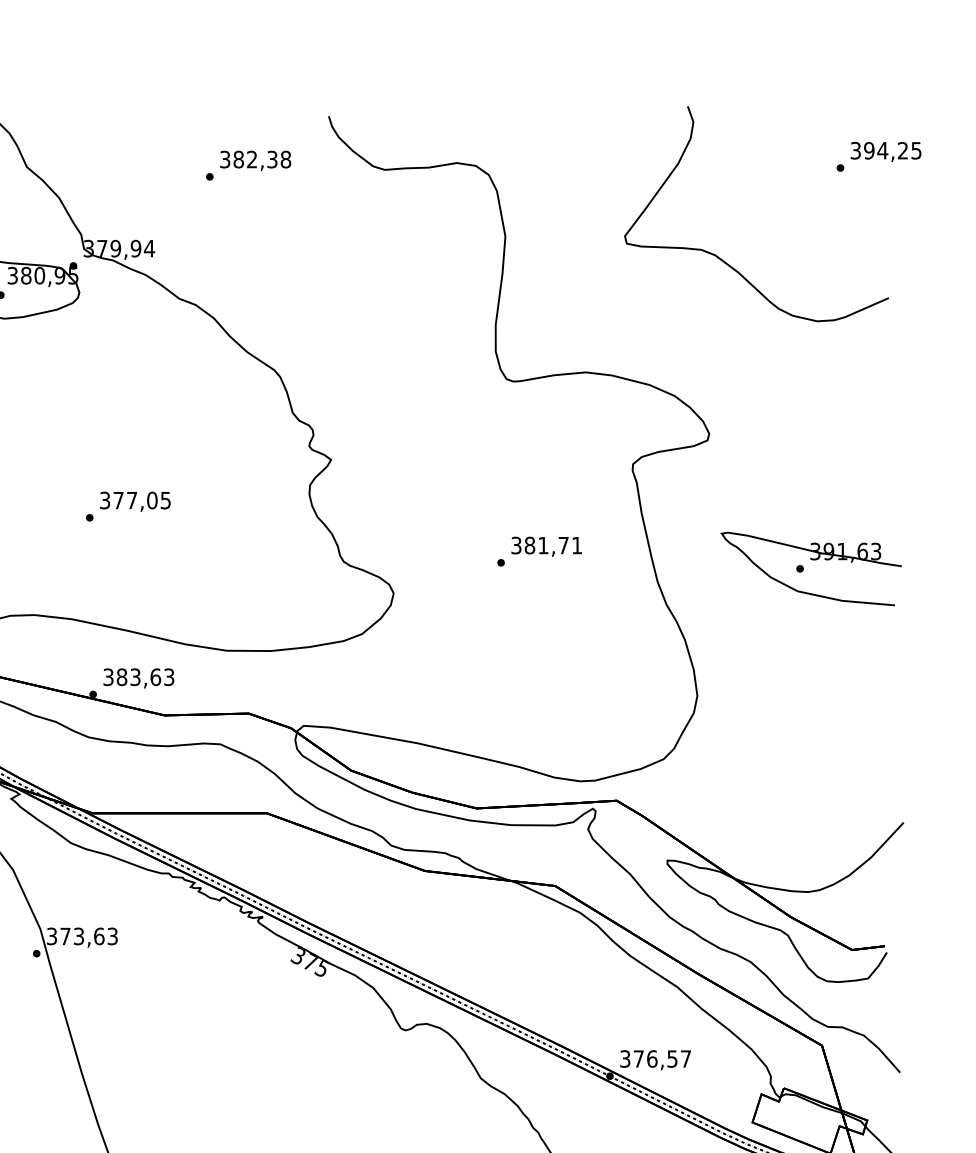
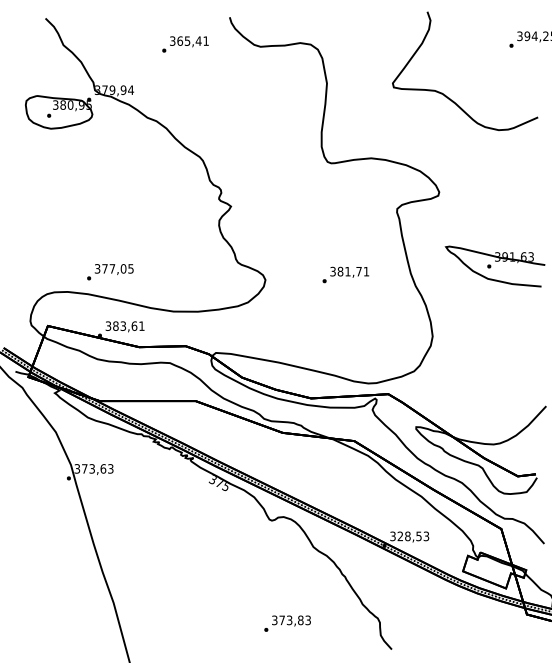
text: (261, 158) -> (192, 40), 382,38 -> 365,41
text: (128, 507) -> (110, 272), moved
text: (538, 550) -> (345, 274), moved
text: (168, 676) -> (141, 325), 383,63 -> 383,61
text: (662, 1059) -> (413, 536), 376,57 -> 328,53

